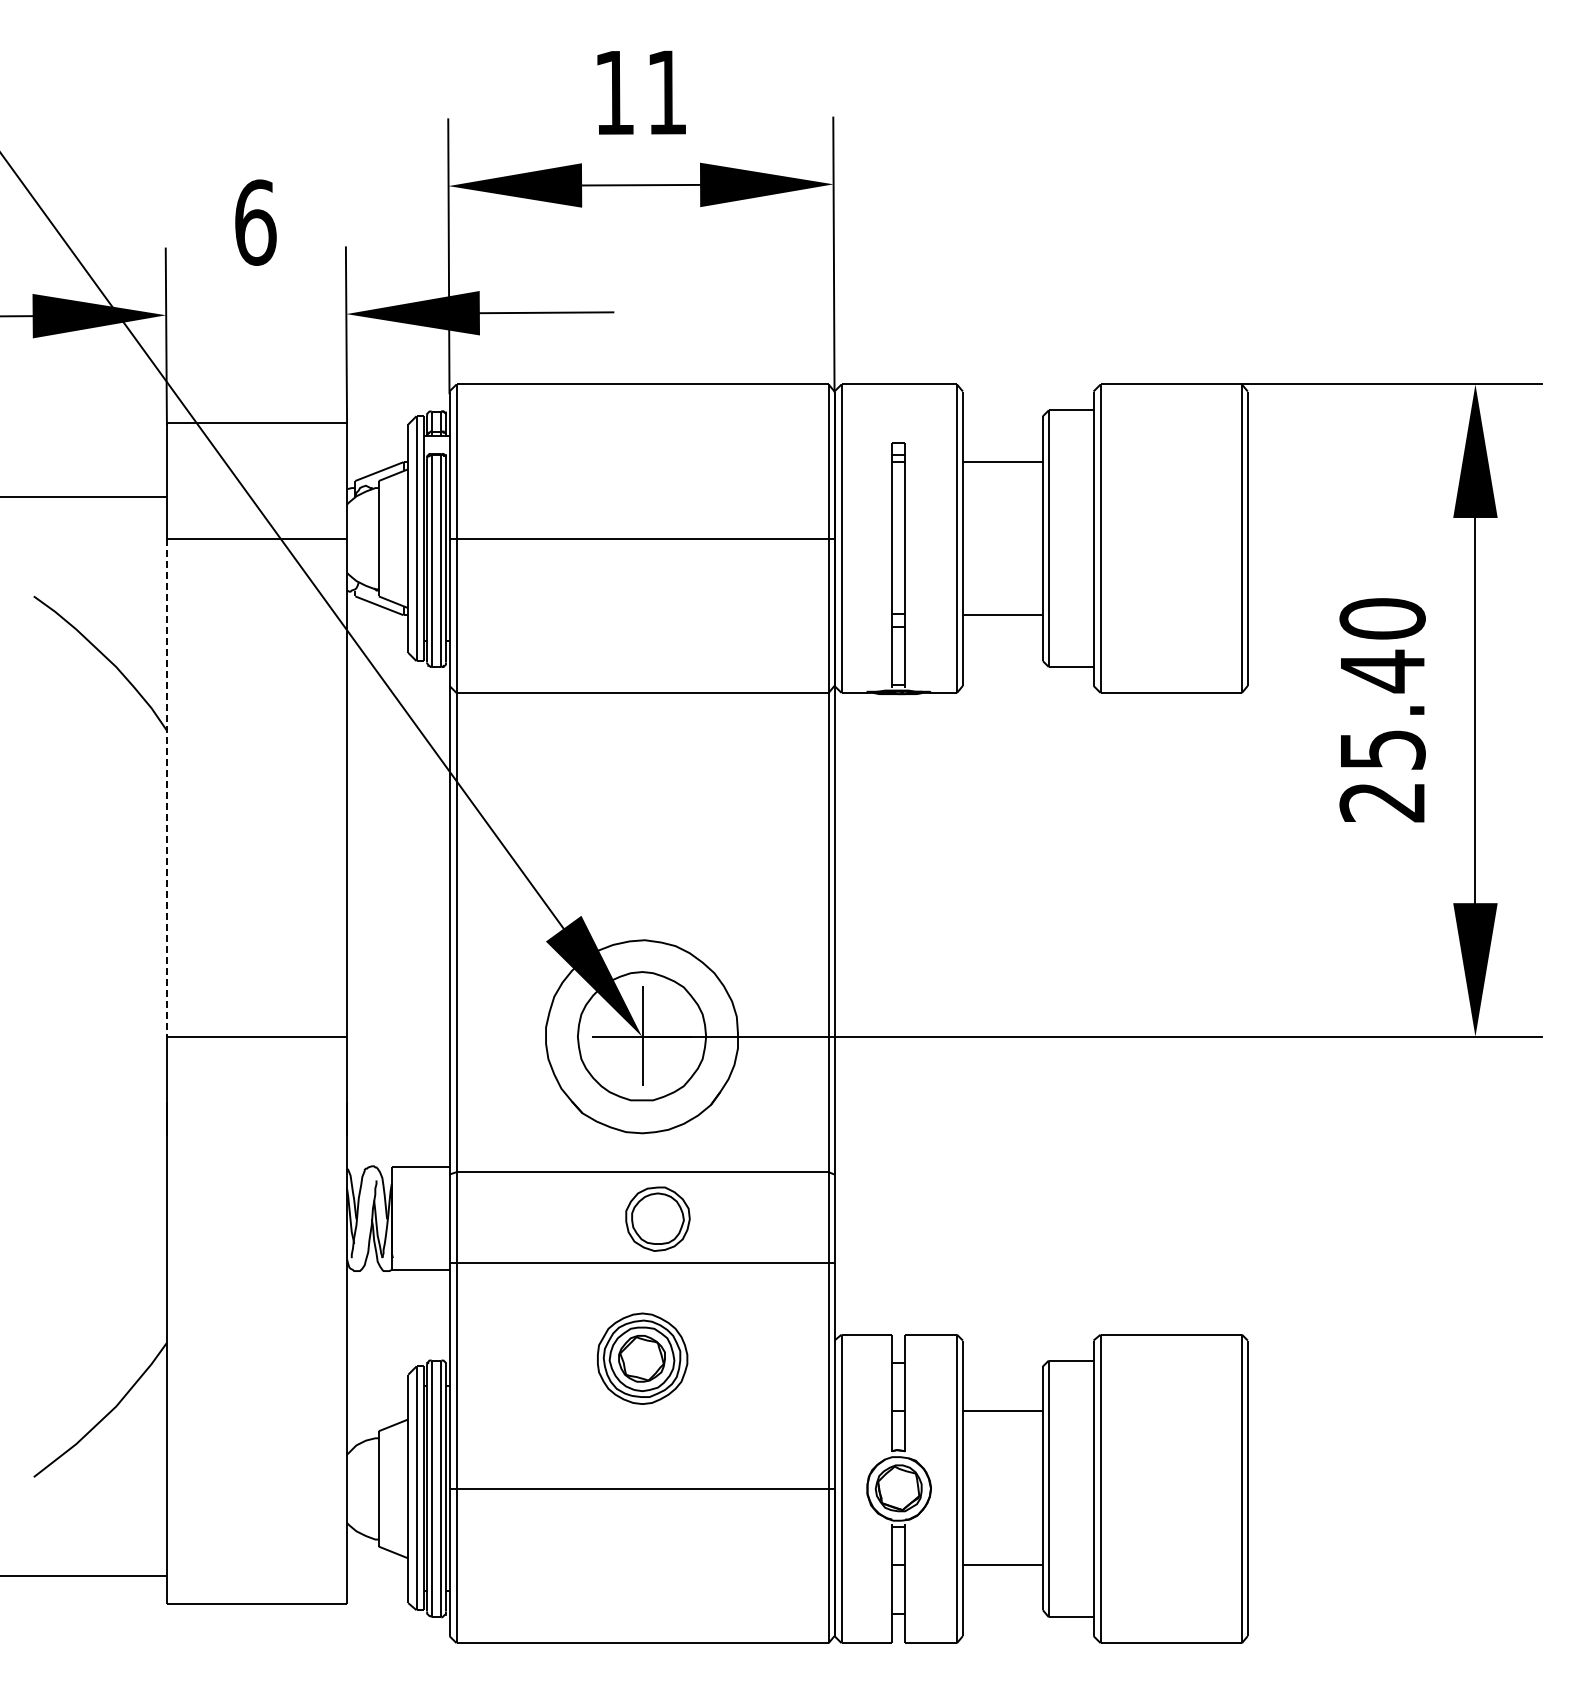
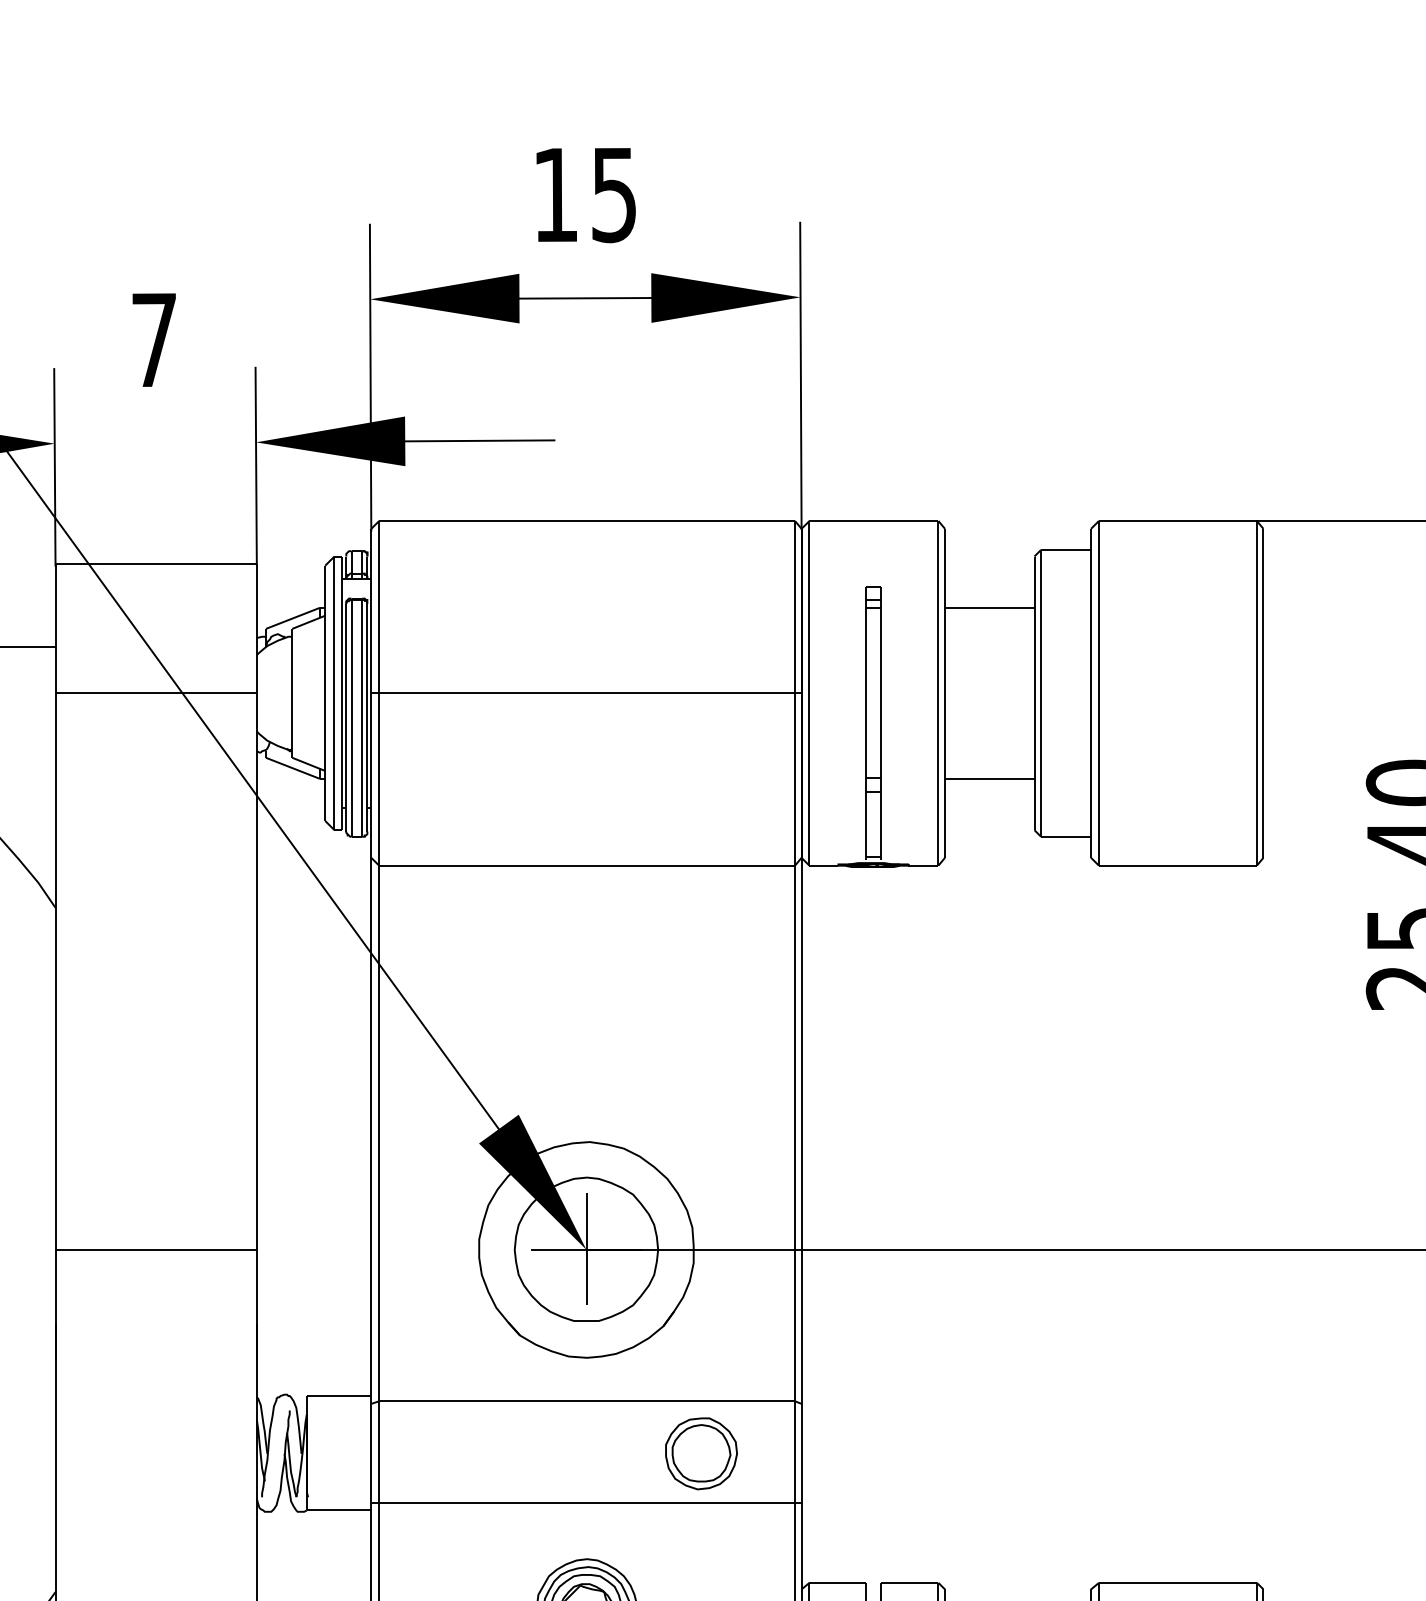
text: (666, 92) -> (613, 194), 11 -> 15
text: (255, 222) -> (154, 339), 6 -> 7
line: (166, 788) -> (55, 972), dashed -> solid
part: (657, 1218) -> (700, 1453), moved

